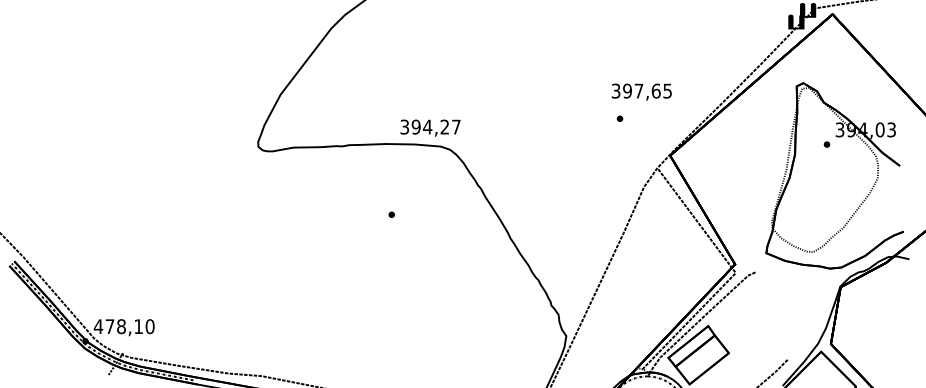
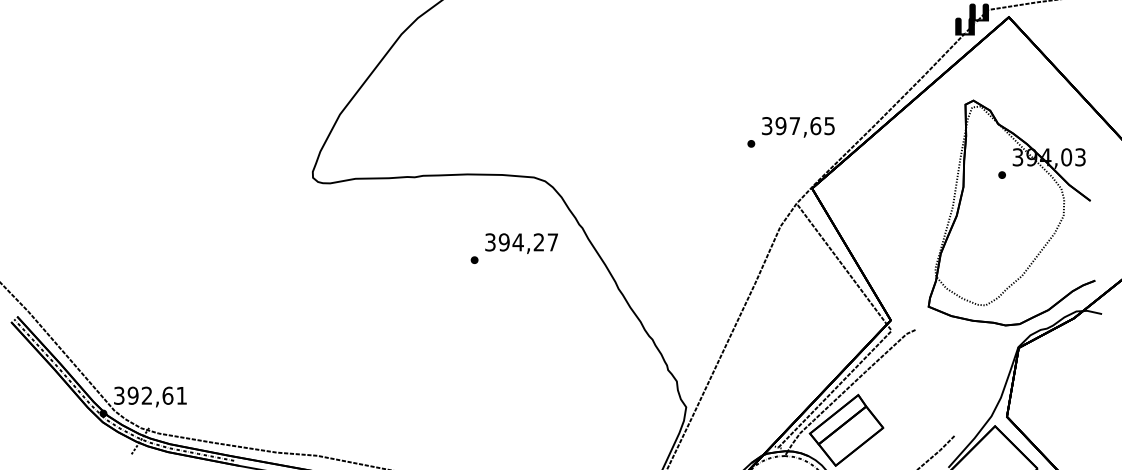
text: (641, 91) -> (797, 126), moved
text: (430, 127) -> (521, 242), moved
text: (123, 326) -> (149, 395), 478,10 -> 392,61

